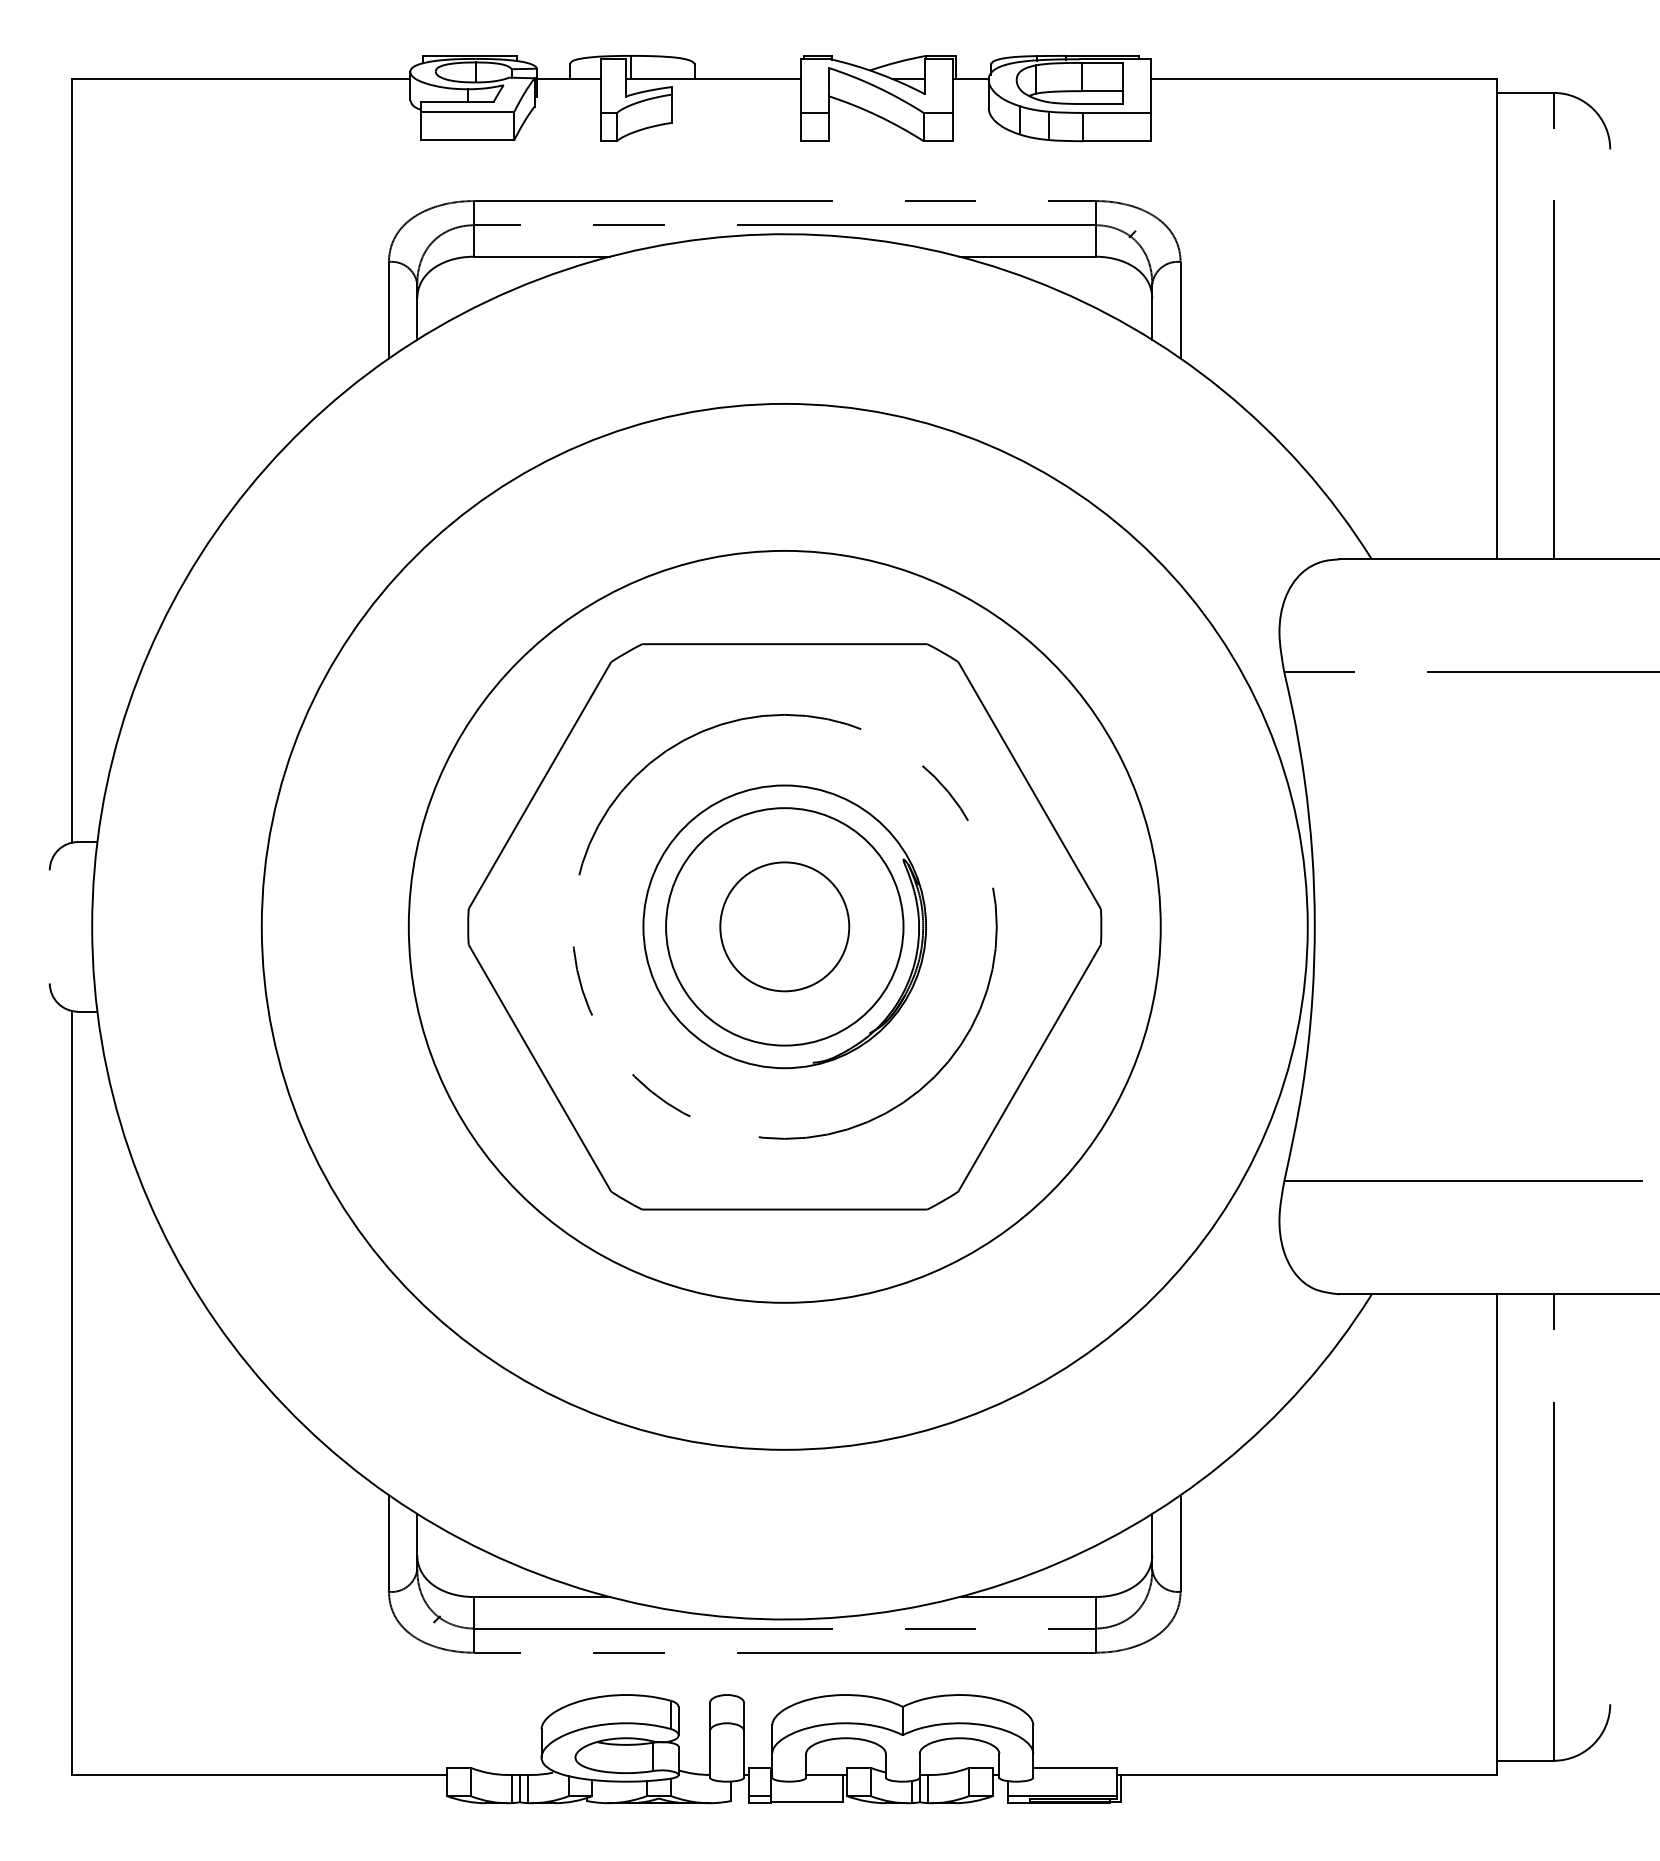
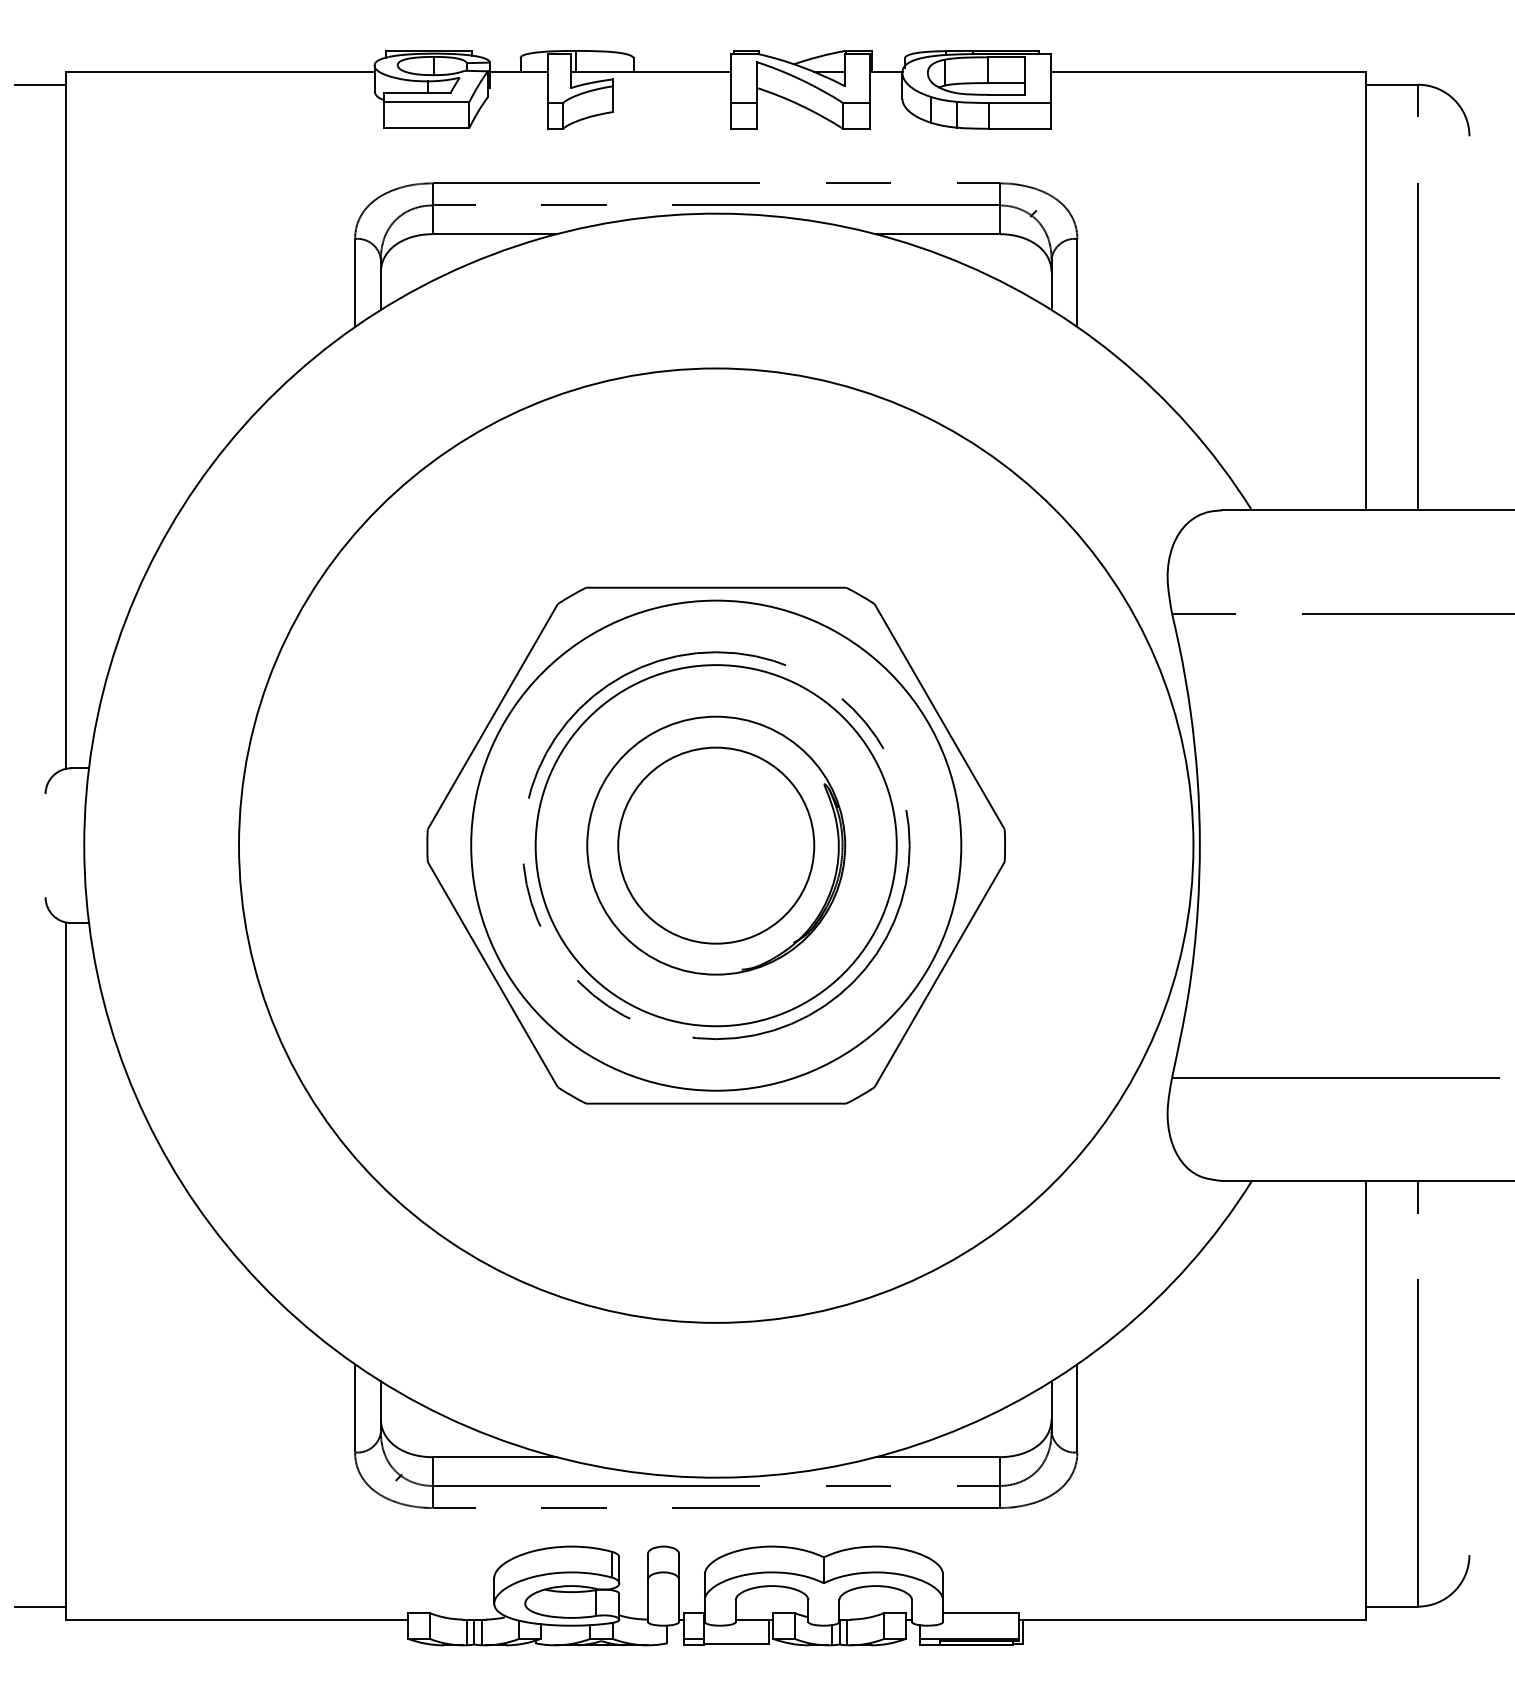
line: (44, 92) -> (40, 84), added
circle: (783, 926) -> (715, 845), size x1.67
circle: (785, 926) -> (716, 845), size x0.71
circle: (785, 926) -> (716, 845), size x1.67
line: (44, 1760) -> (40, 1606), added

